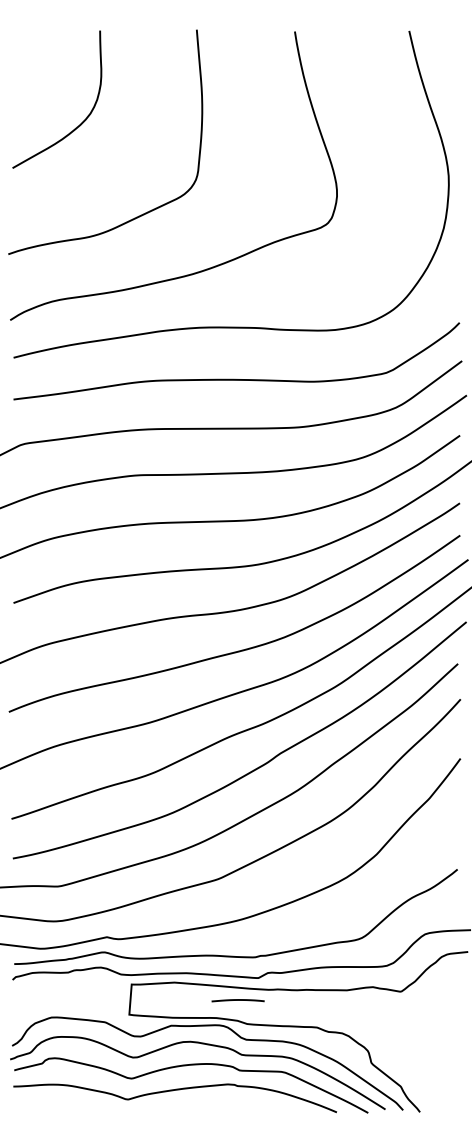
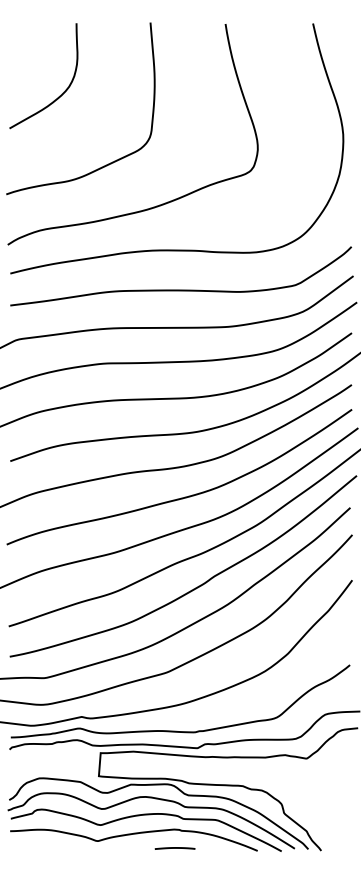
line: (237, 1000) -> (174, 848), moved

